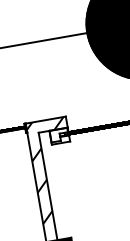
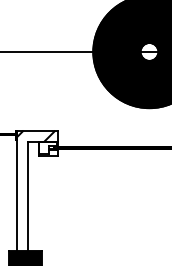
hatch: (42, 185) -> (22, 194), removed

